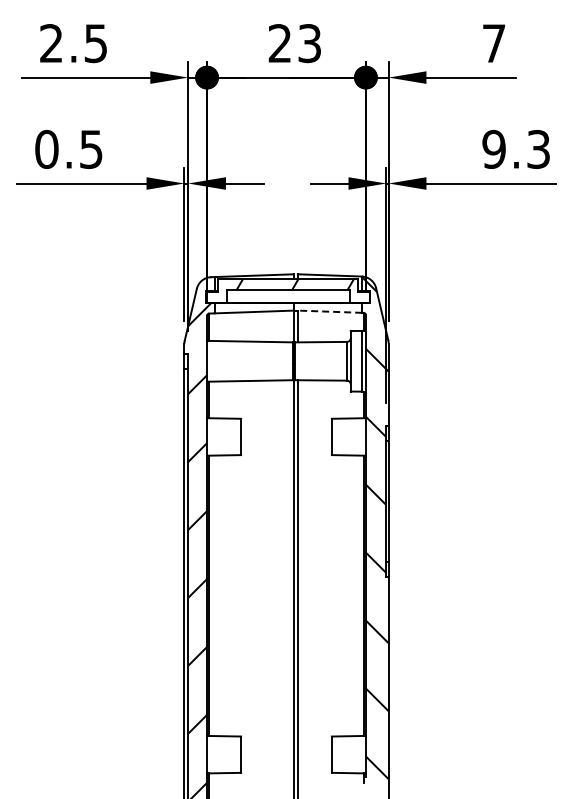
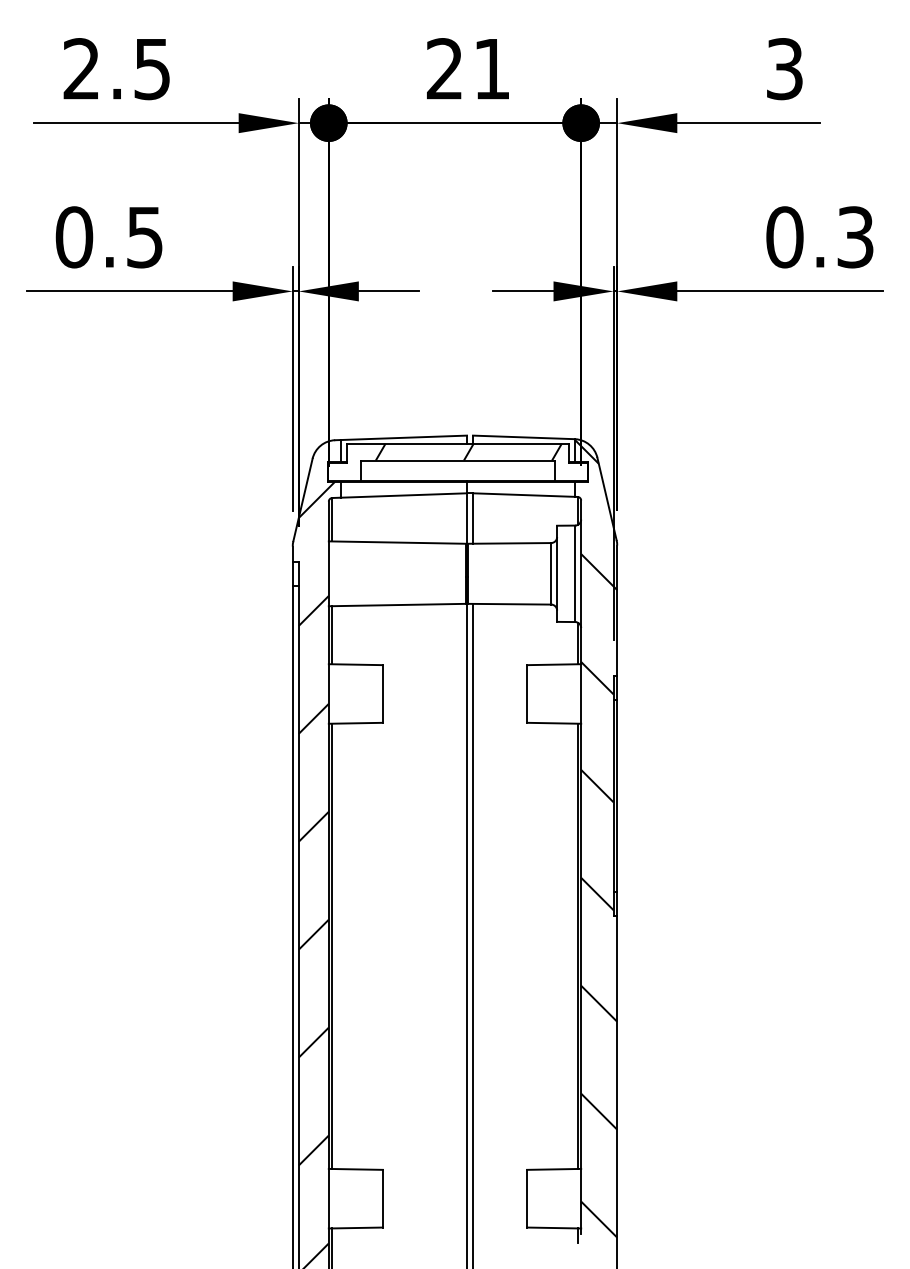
text: (309, 43) -> (491, 68), 23 -> 21
text: (494, 43) -> (785, 68), 7 -> 3
text: (493, 149) -> (783, 237), 9.3 -> 0.3
line: (329, 311) -> (523, 494), dashed -> solid

